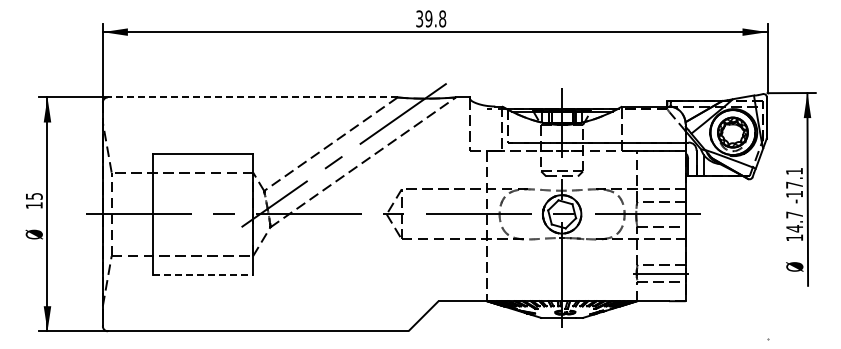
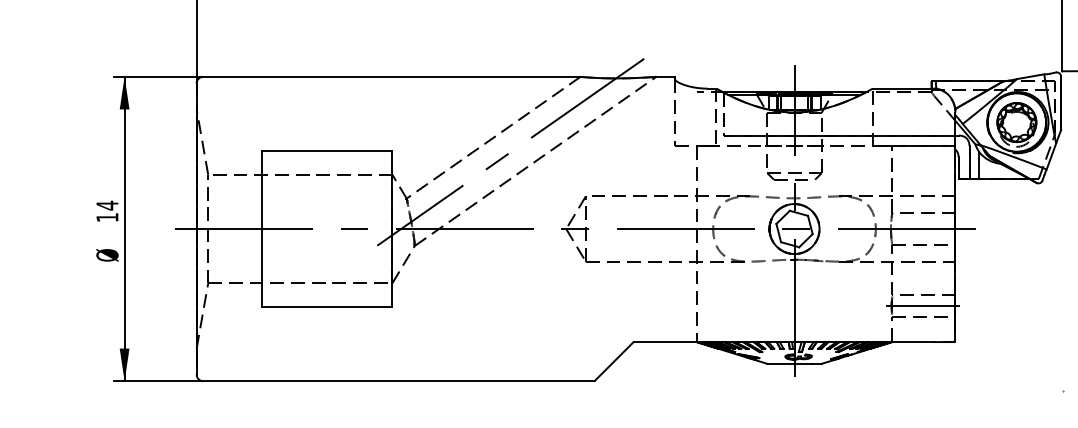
line: (252, 97) -> (391, 76), dashed -> solid
text: (34, 196) -> (107, 205), 15 -> 14
line: (203, 274) -> (327, 307), dashed -> solid

